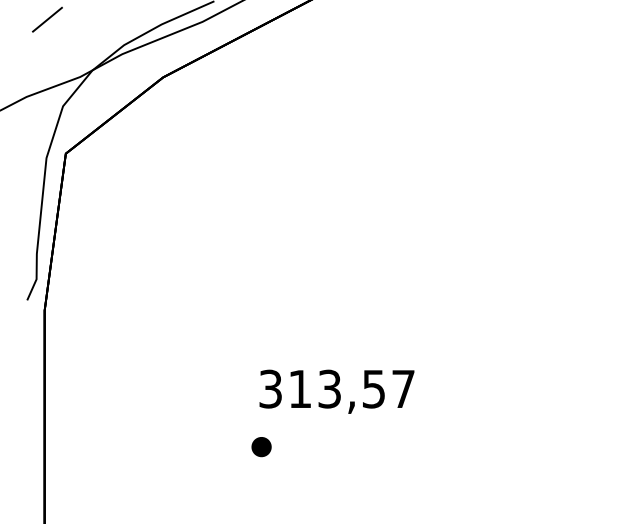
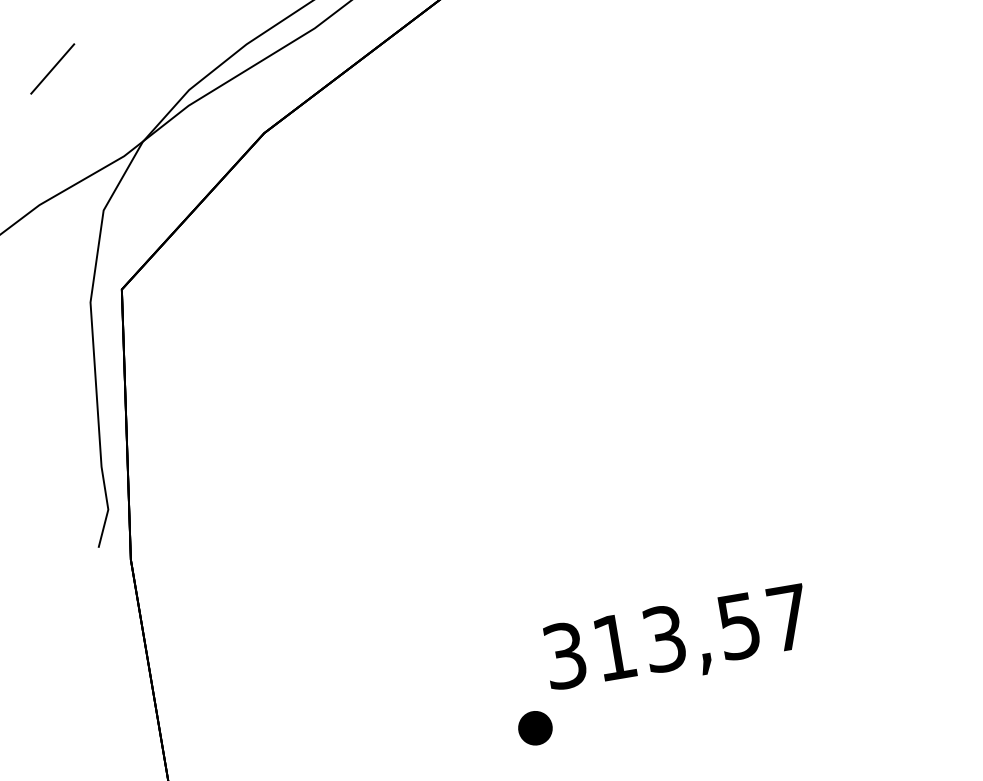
text: (336, 391) -> (676, 640), moved

